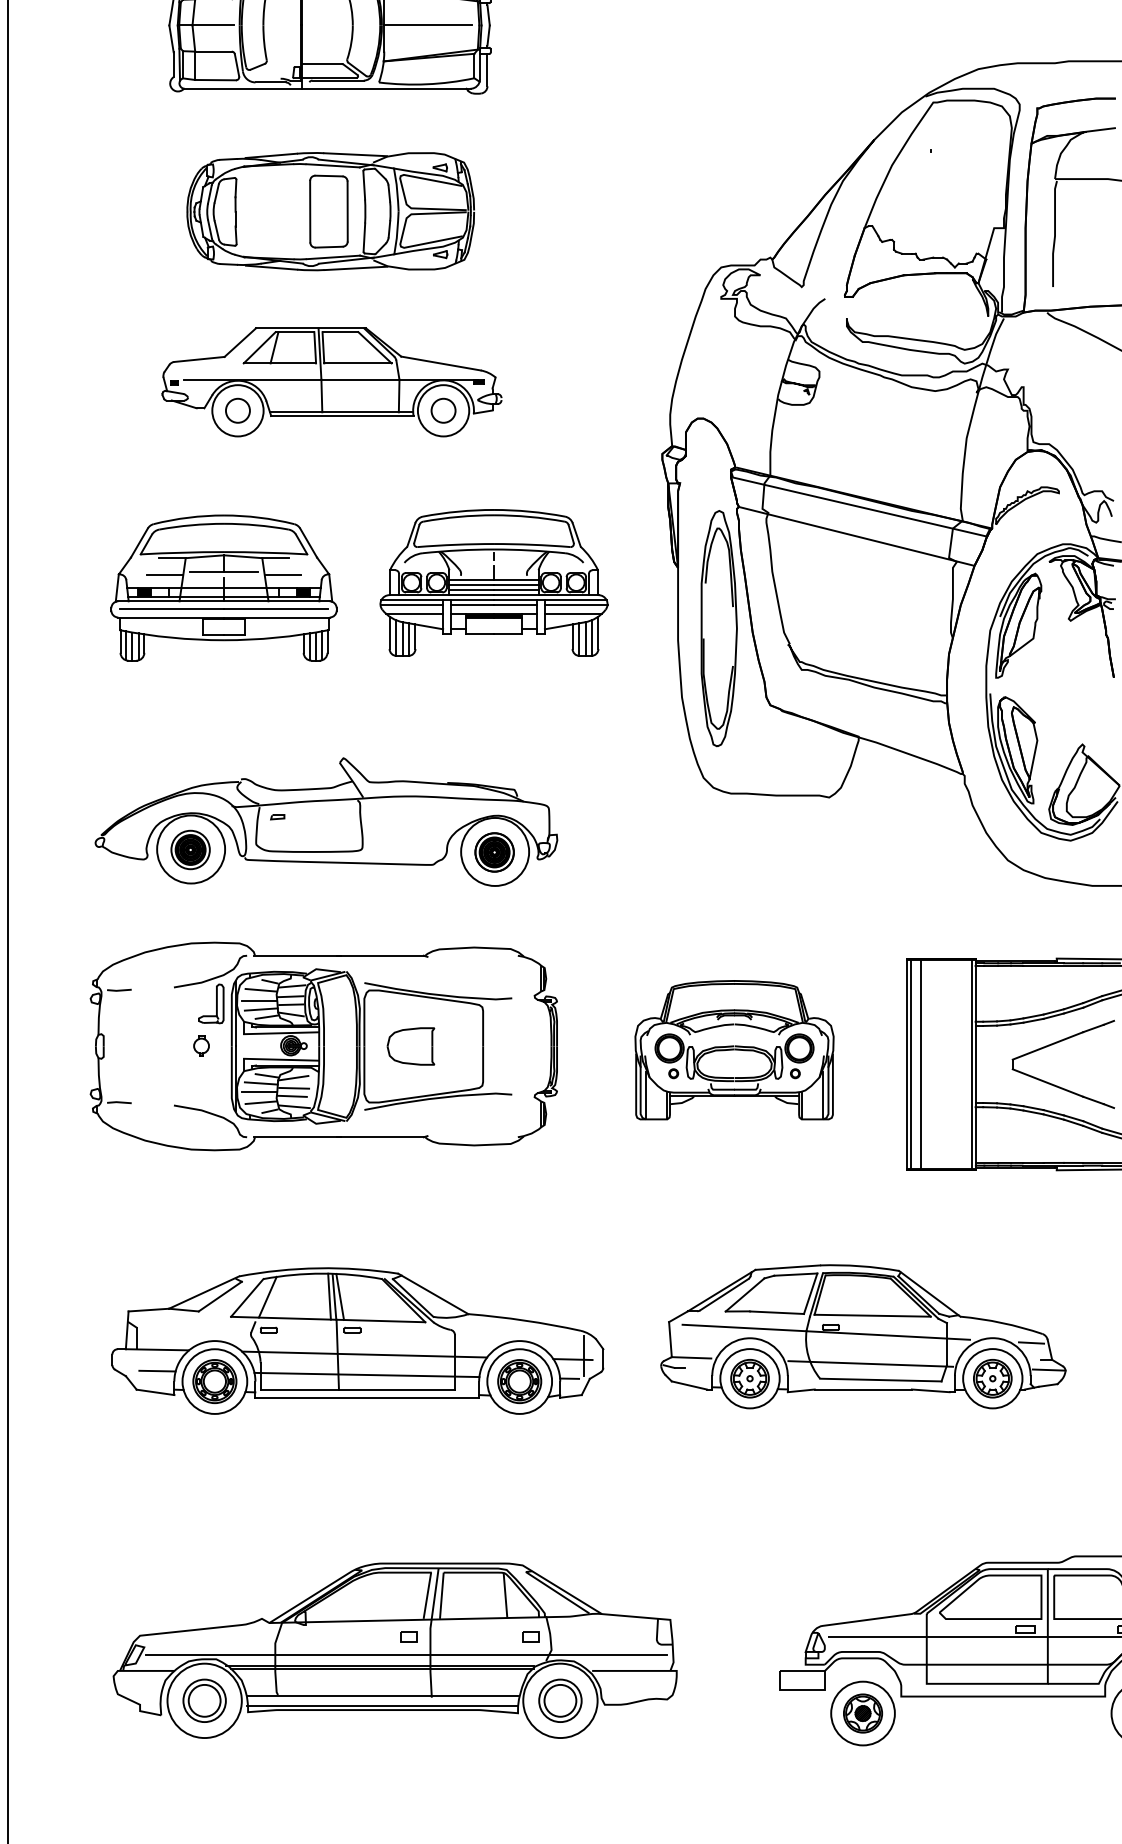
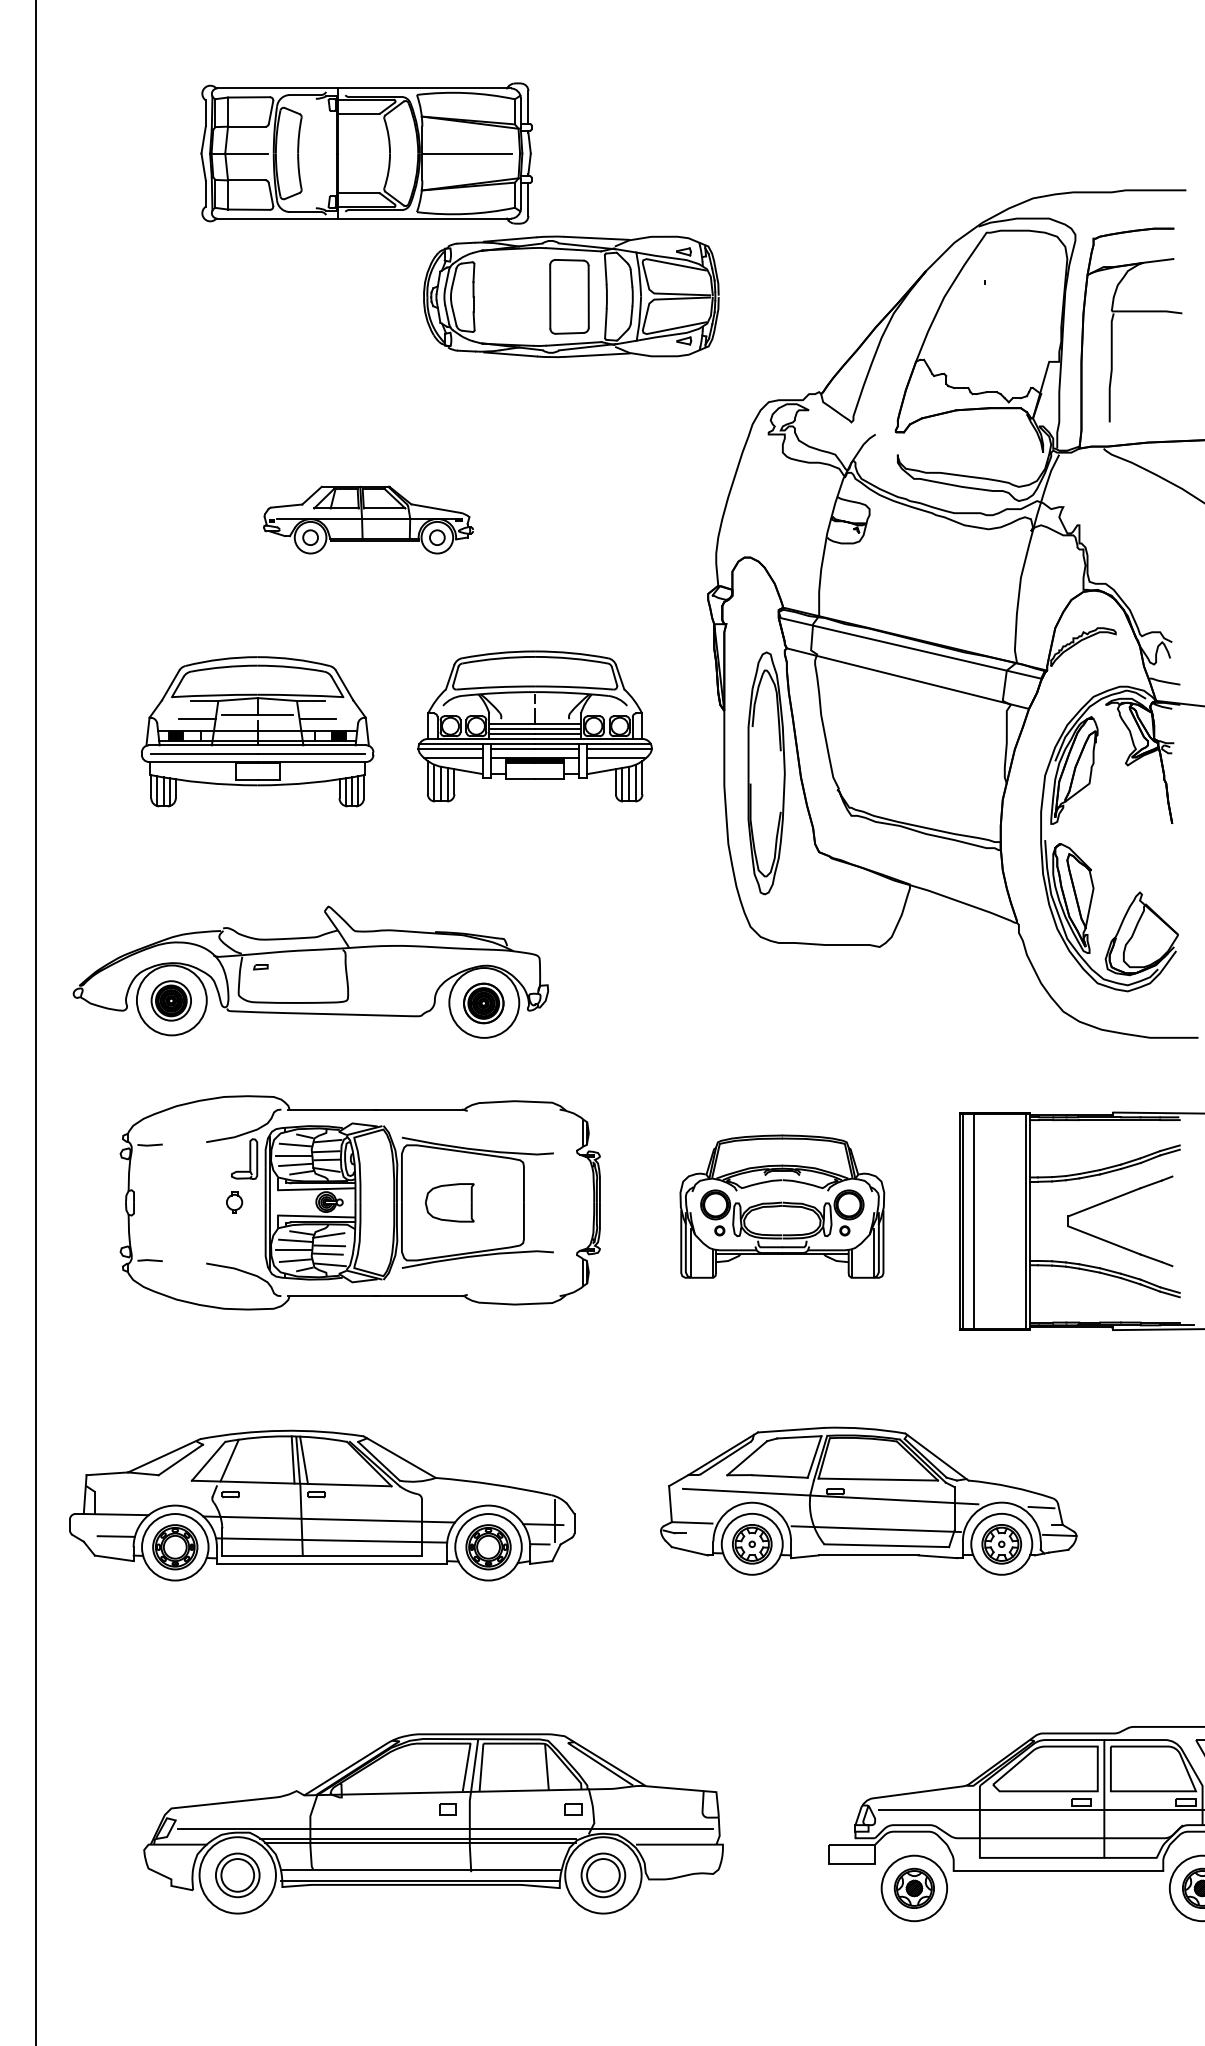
part: (330, 211) -> (571, 296), moved
part: (331, 381) -> (368, 519), size x0.6
part: (326, 821) -> (310, 971), moved
part: (863, 1336) -> (868, 1500), moved
part: (358, 1340) -> (322, 1505), moved

